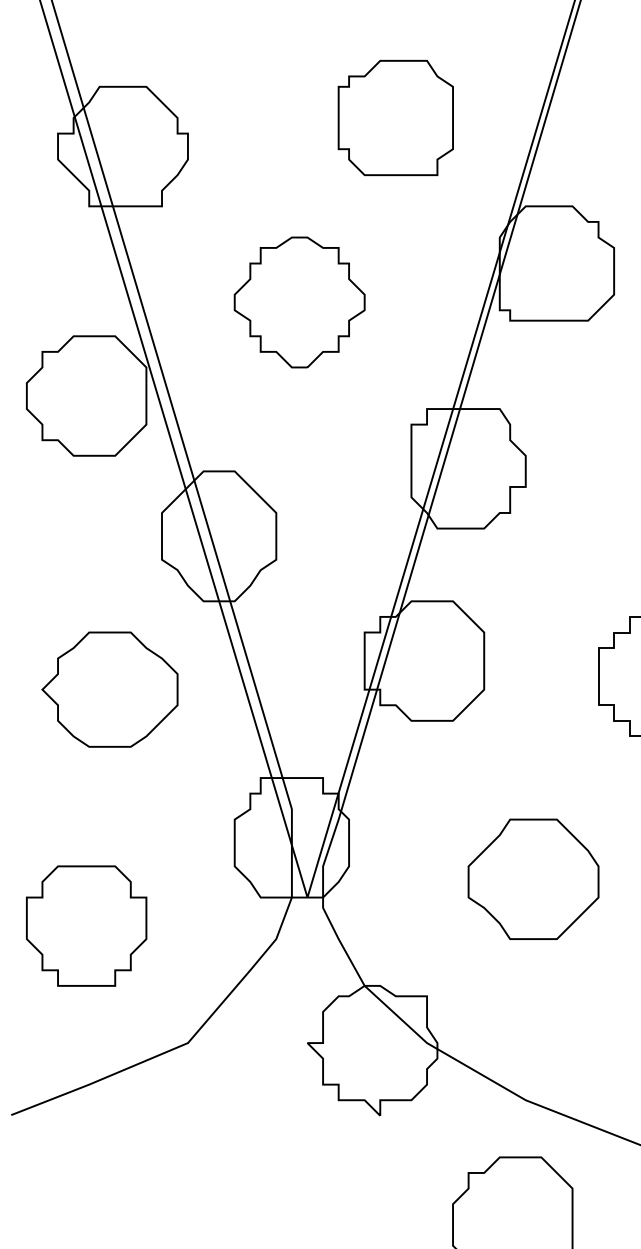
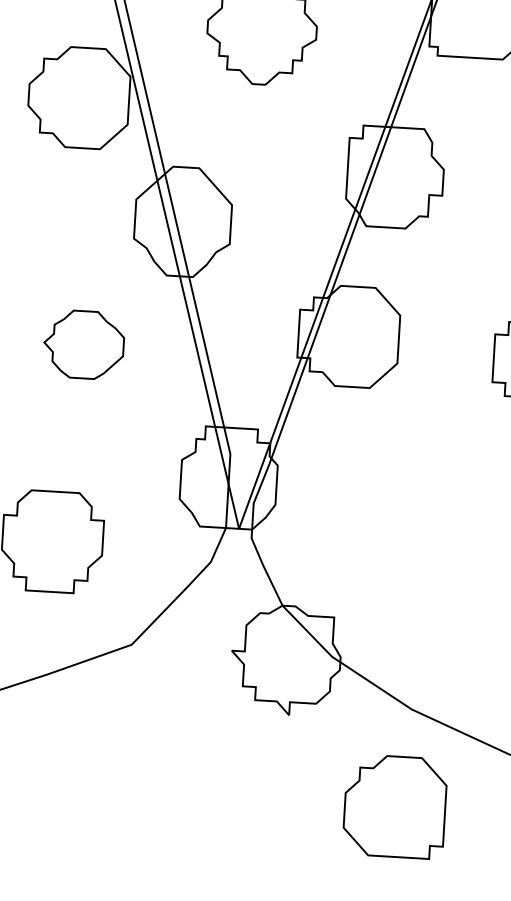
part: (109, 689) -> (83, 344), size x0.7
part: (533, 878) -> (429, 524), removed

